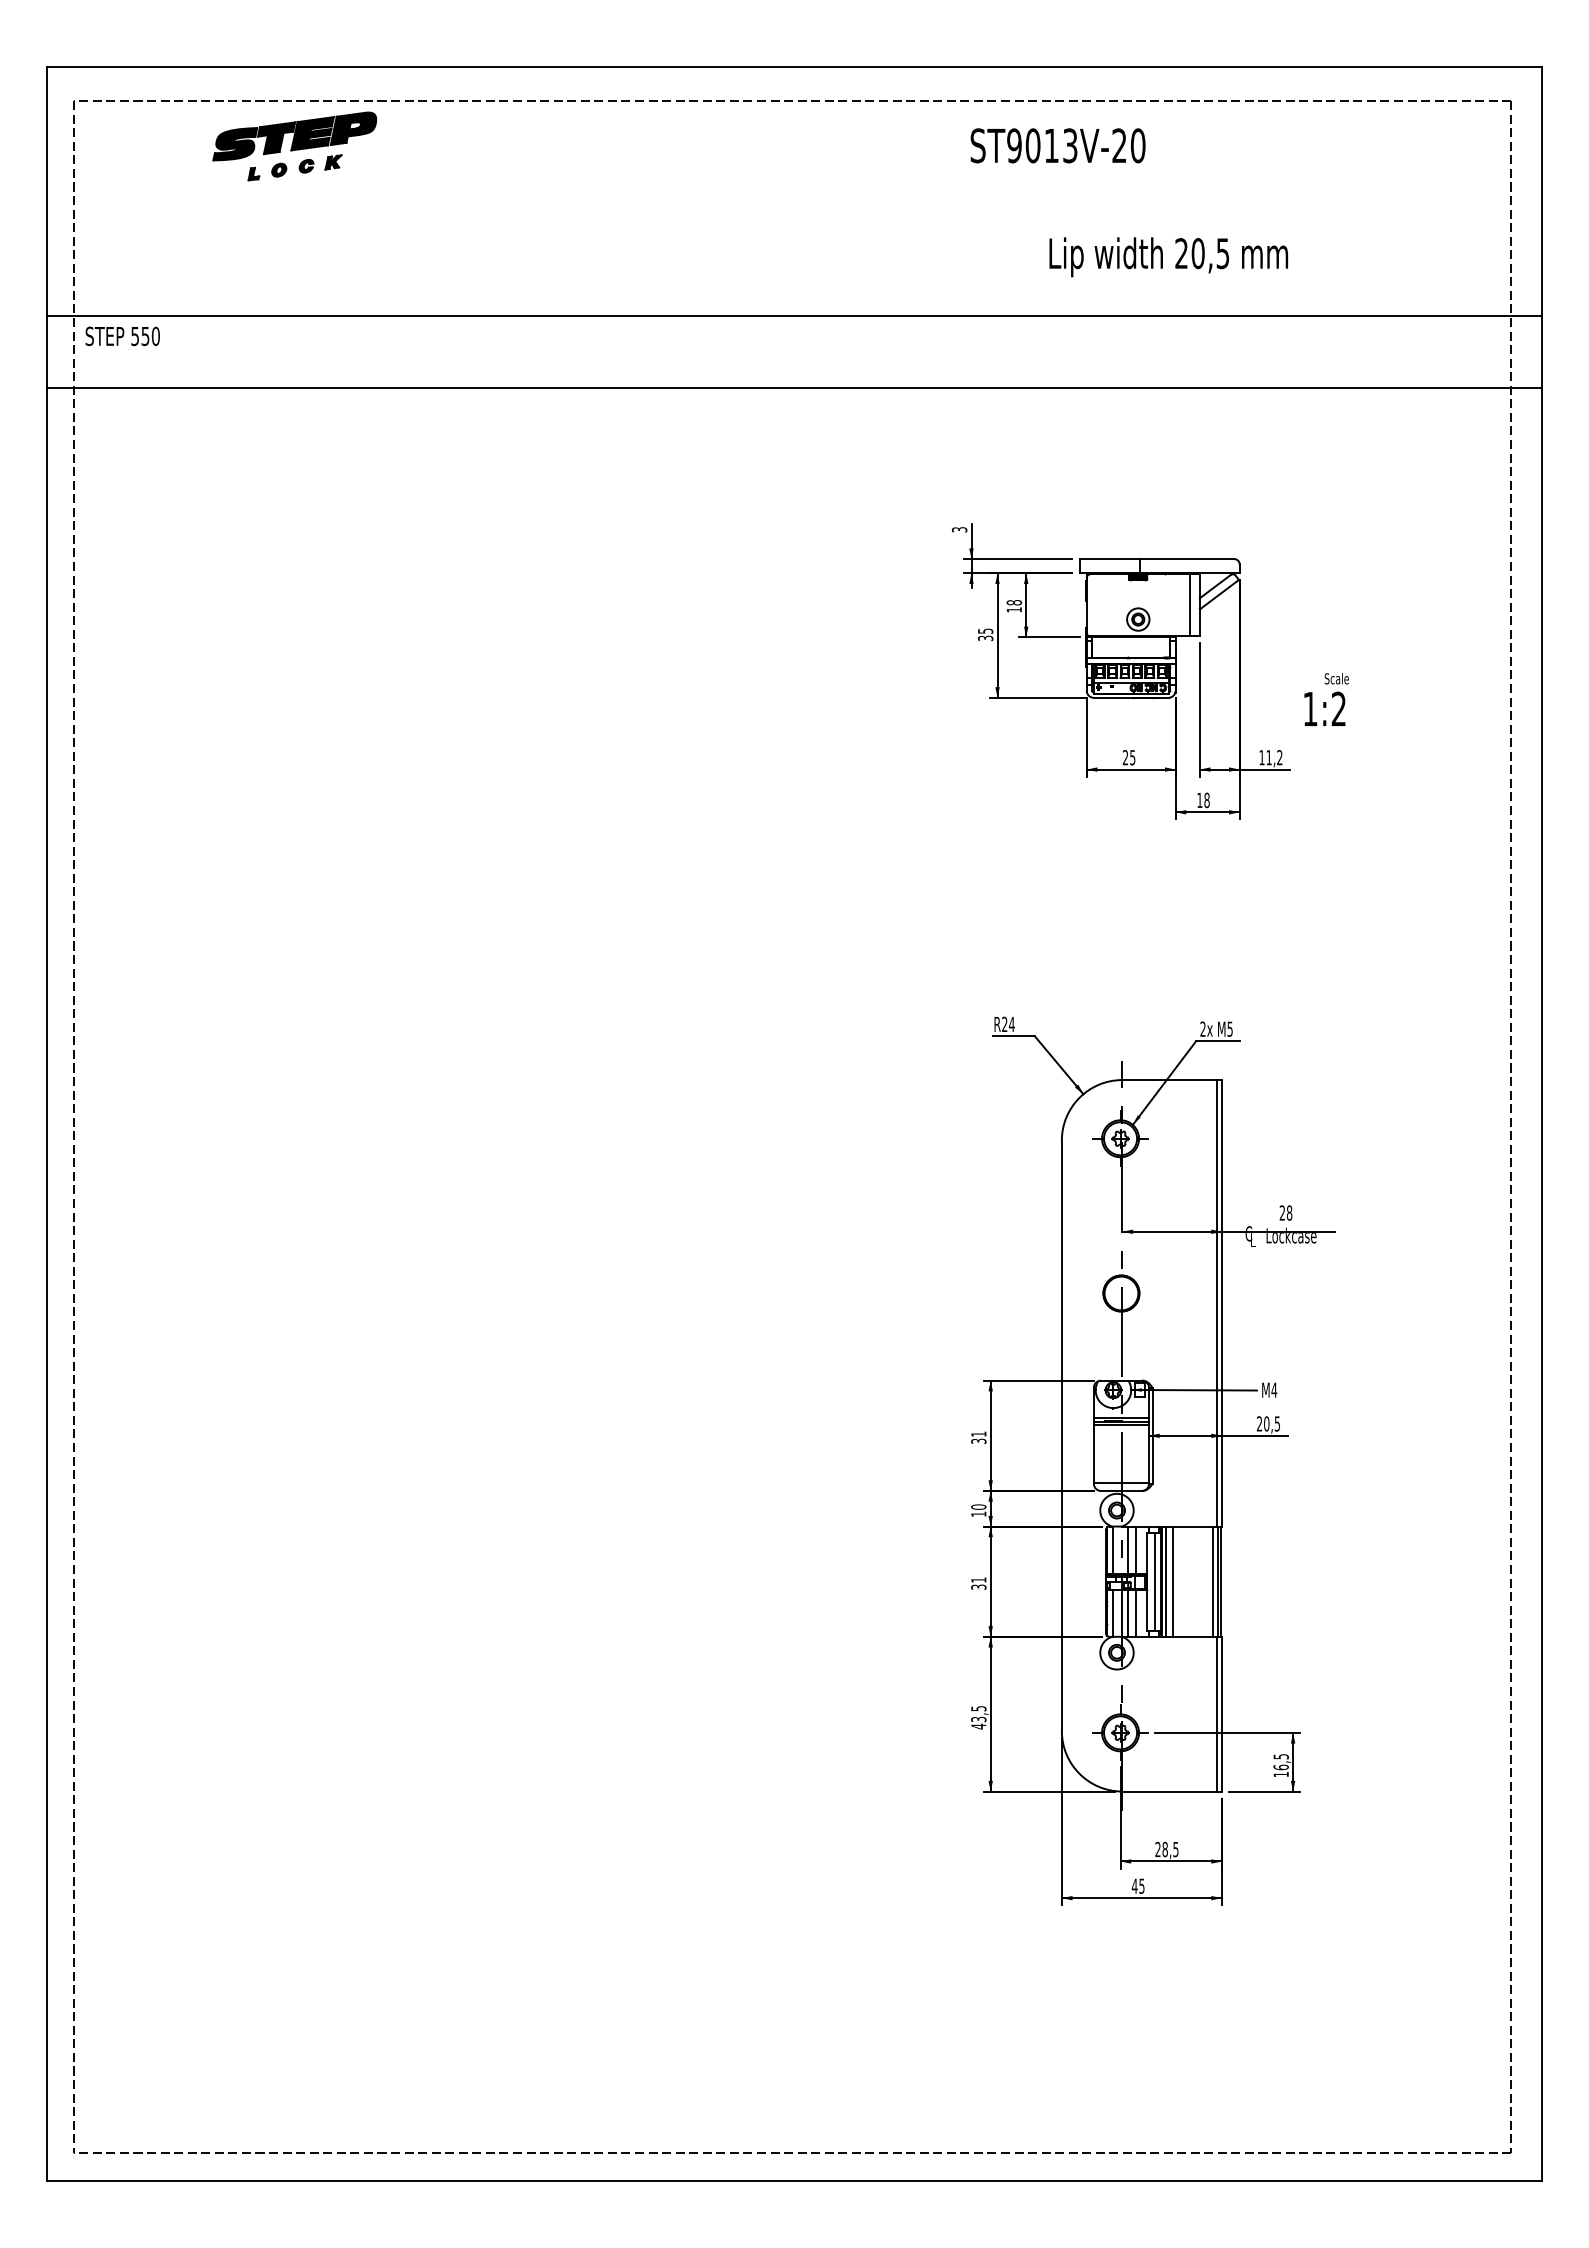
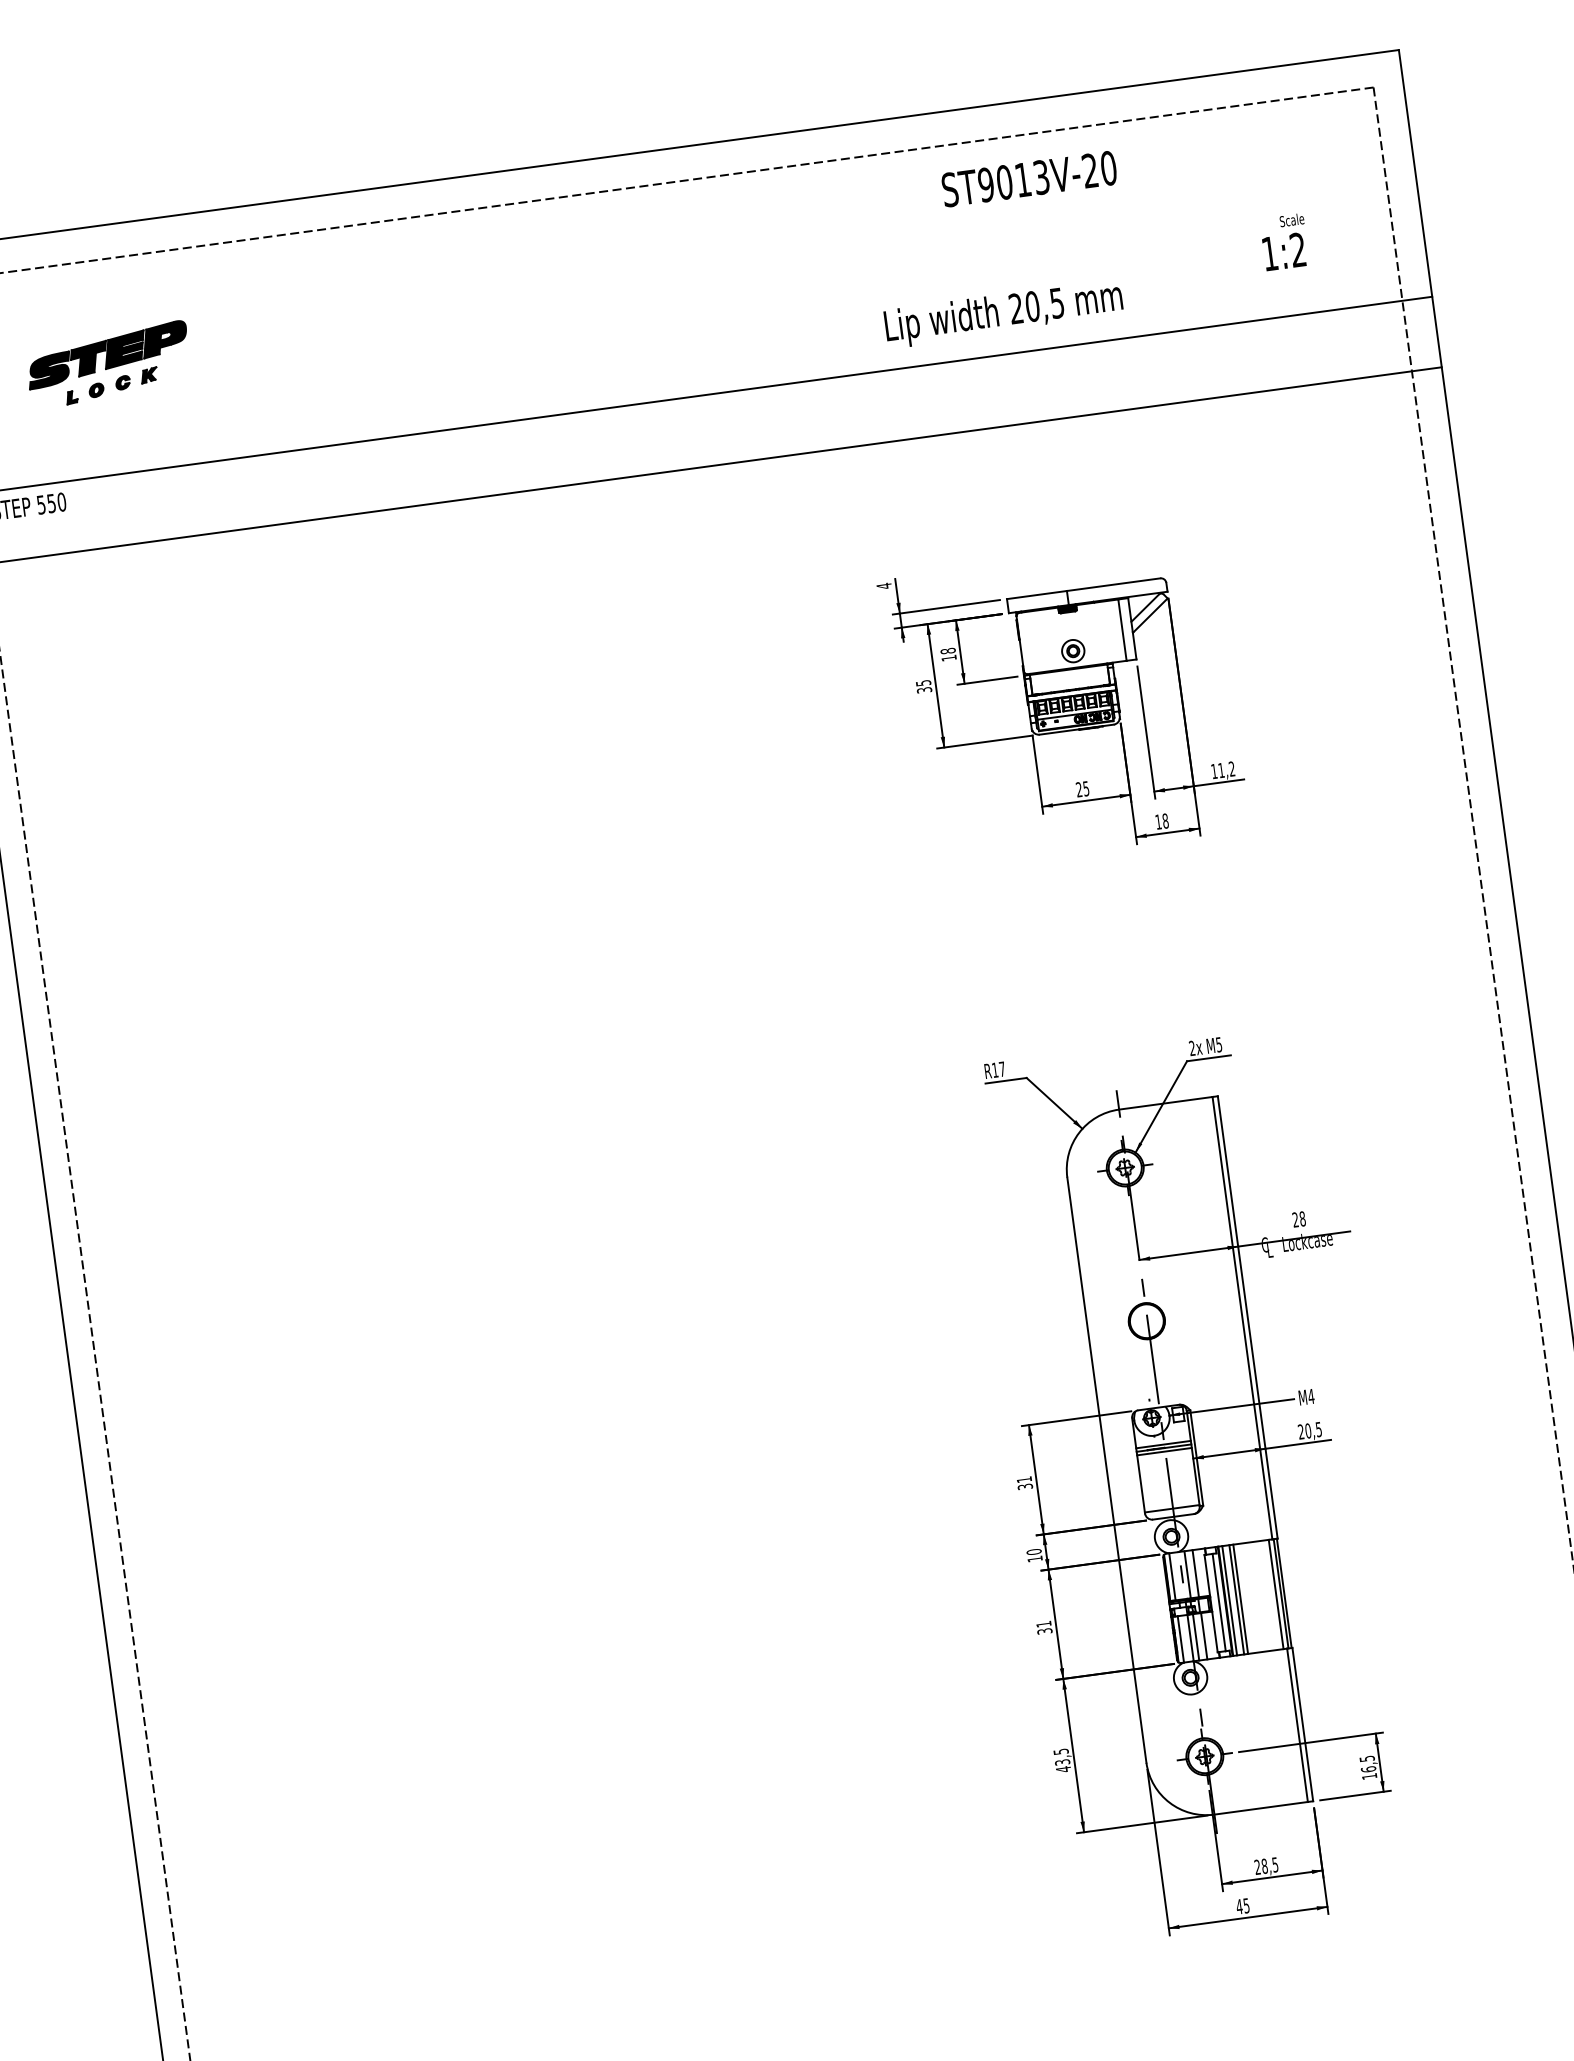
text: (1057, 145) -> (1028, 178), moved
part: (294, 146) -> (108, 364), moved
text: (1168, 257) -> (1003, 314), moved
text: (959, 529) -> (884, 585), 3 -> 4
text: (1326, 699) -> (1284, 242), moved
text: (1008, 1023) -> (998, 1068), R24 -> R17
line: (1177, 1581) -> (1240, 1599), added

